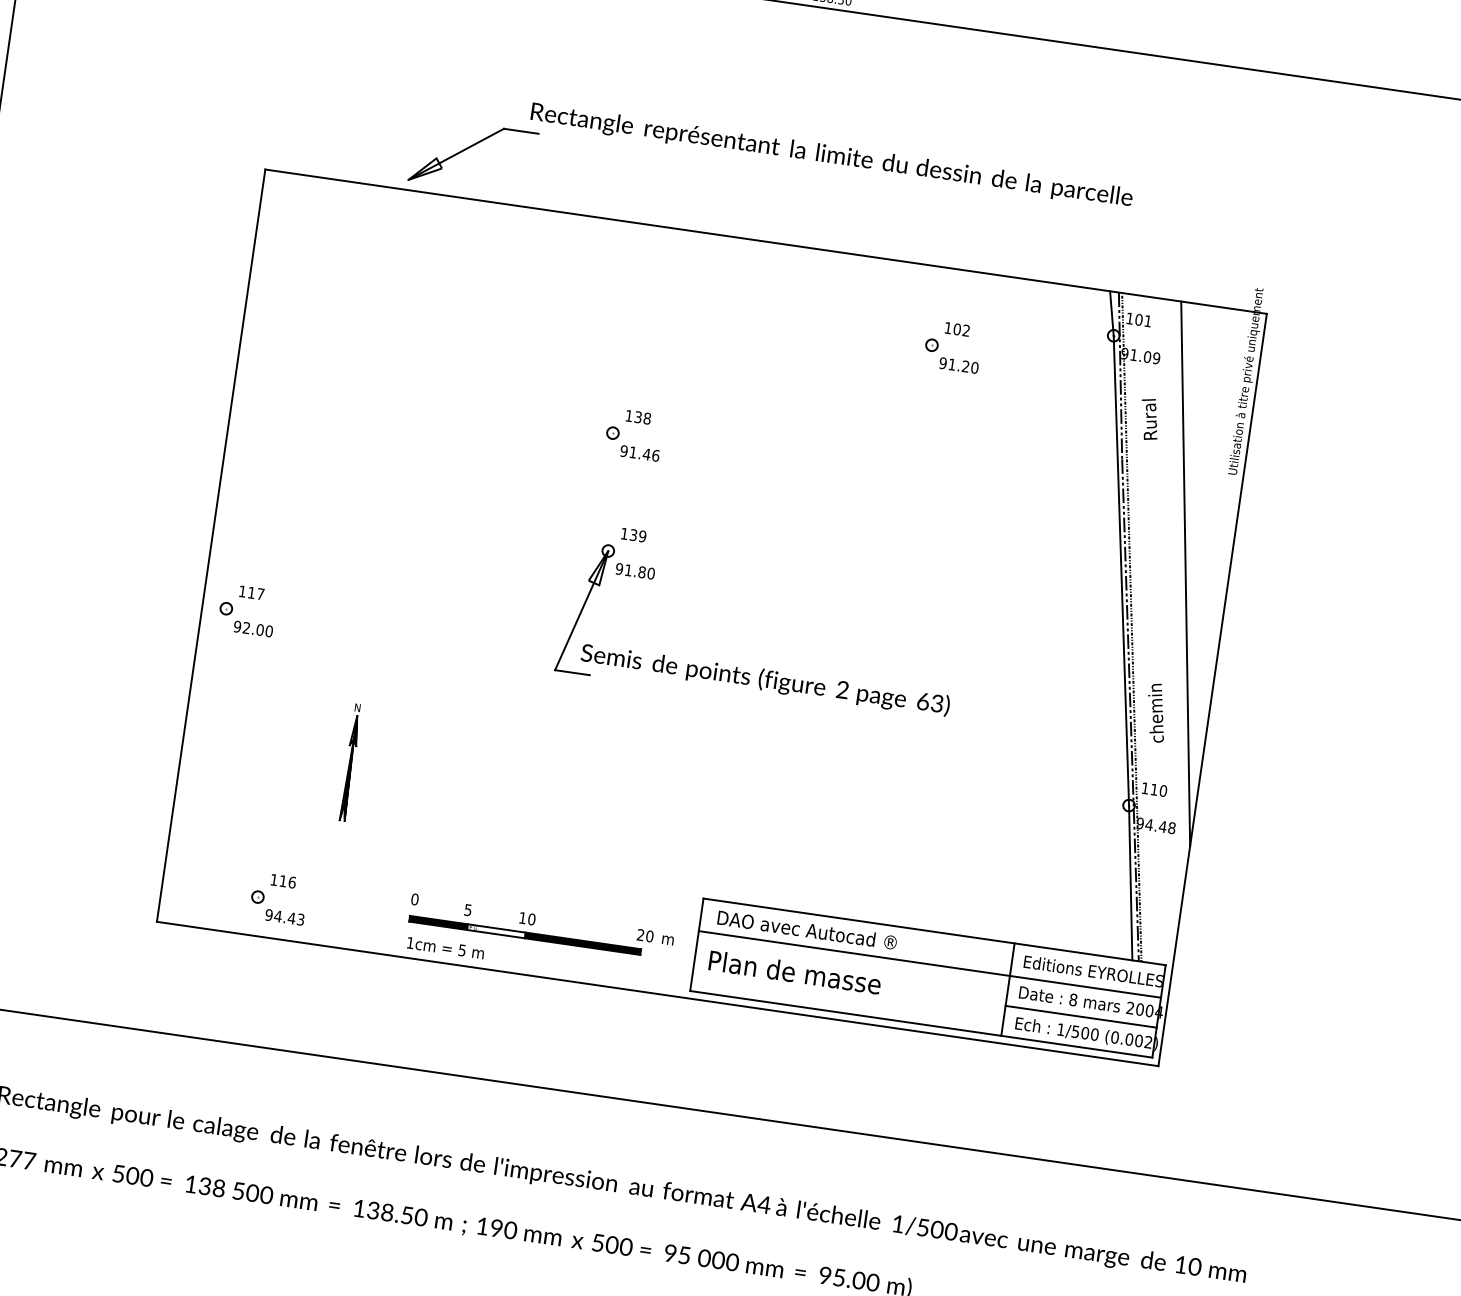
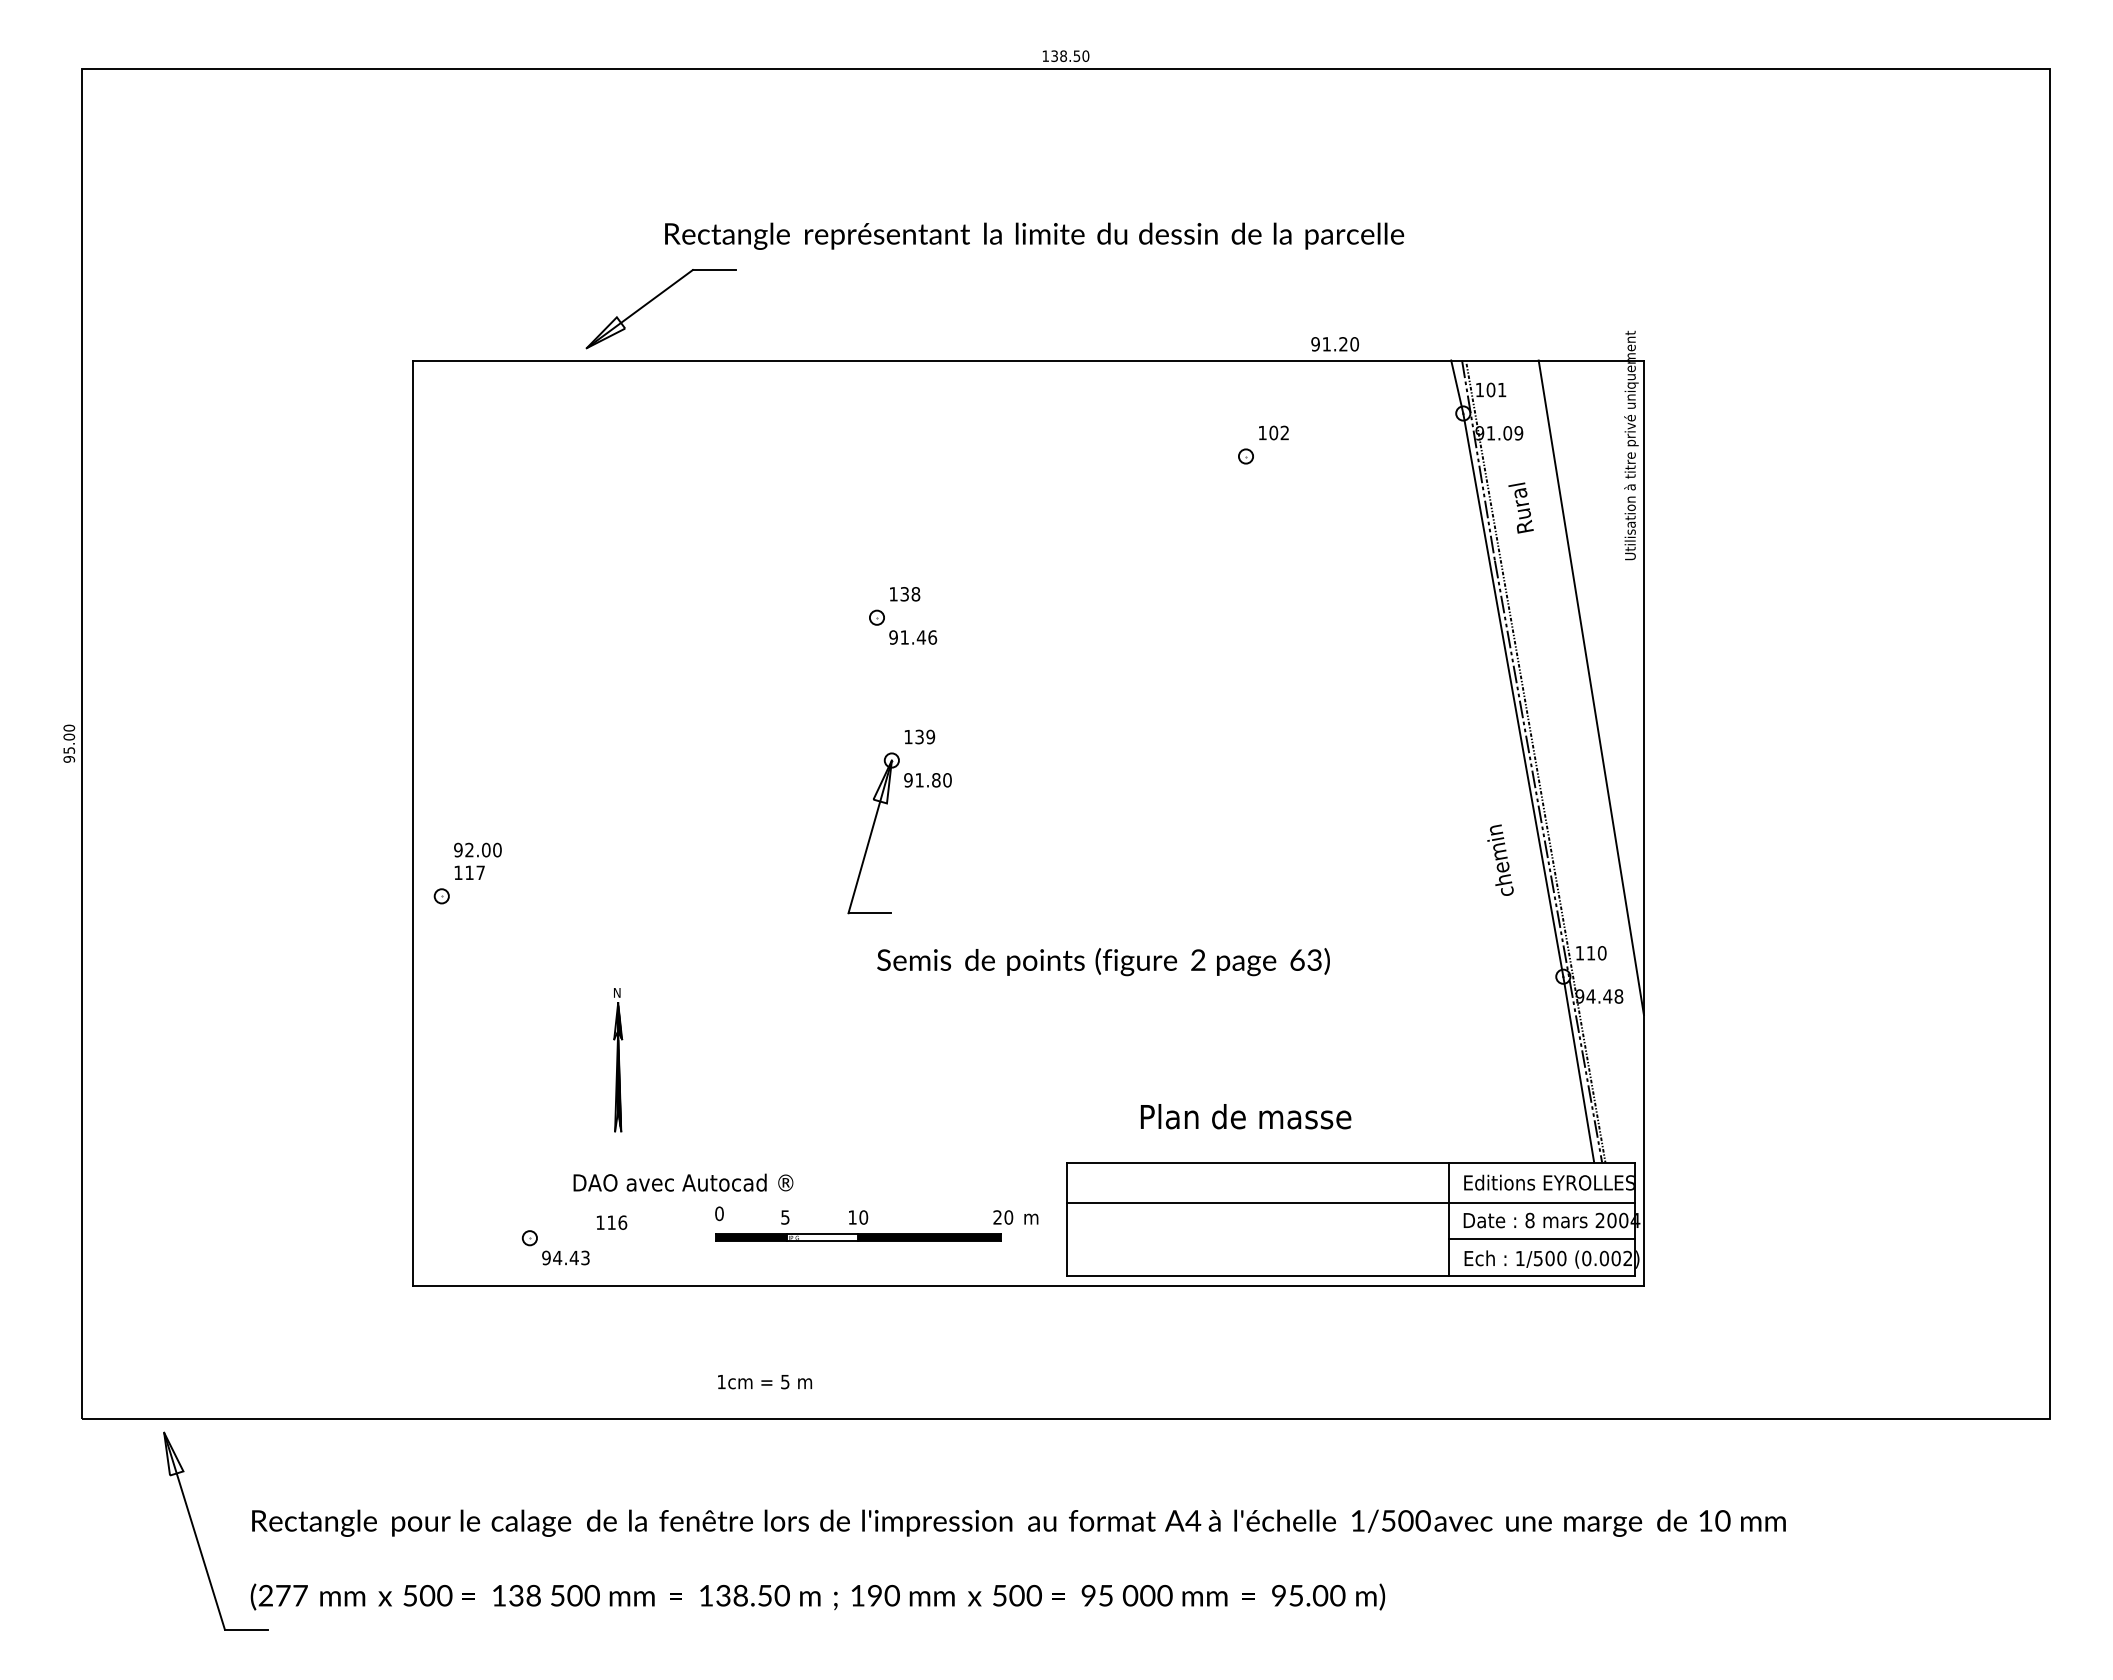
text: (831, 155) -> (1034, 235), moved
text: (958, 365) -> (1334, 344), moved
text: (253, 628) -> (477, 849), moved
text: (765, 680) -> (1103, 962), moved
text: (1156, 712) -> (1500, 859), moved
text: (283, 881) -> (611, 1222), moved
text: (807, 930) -> (683, 1182), moved
text: (445, 948) -> (764, 1382), moved
text: (794, 972) -> (1245, 1116), moved

